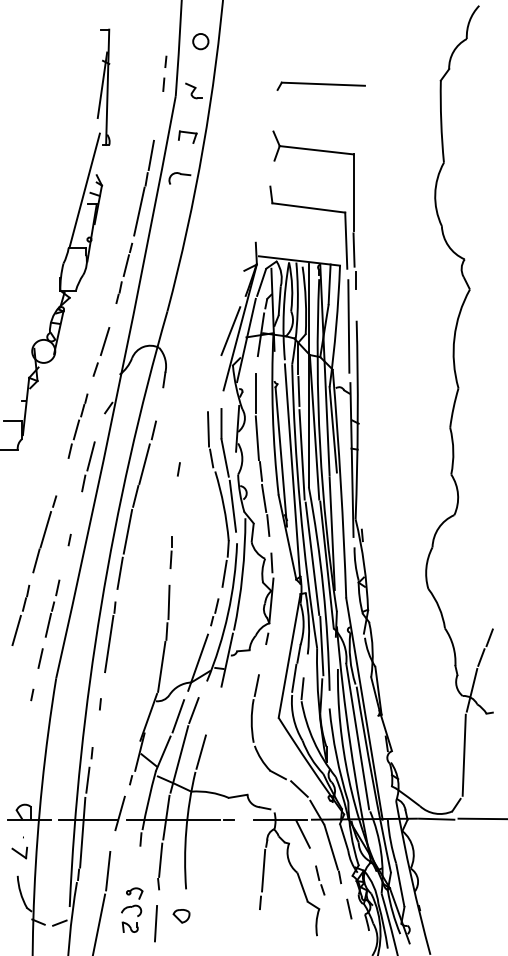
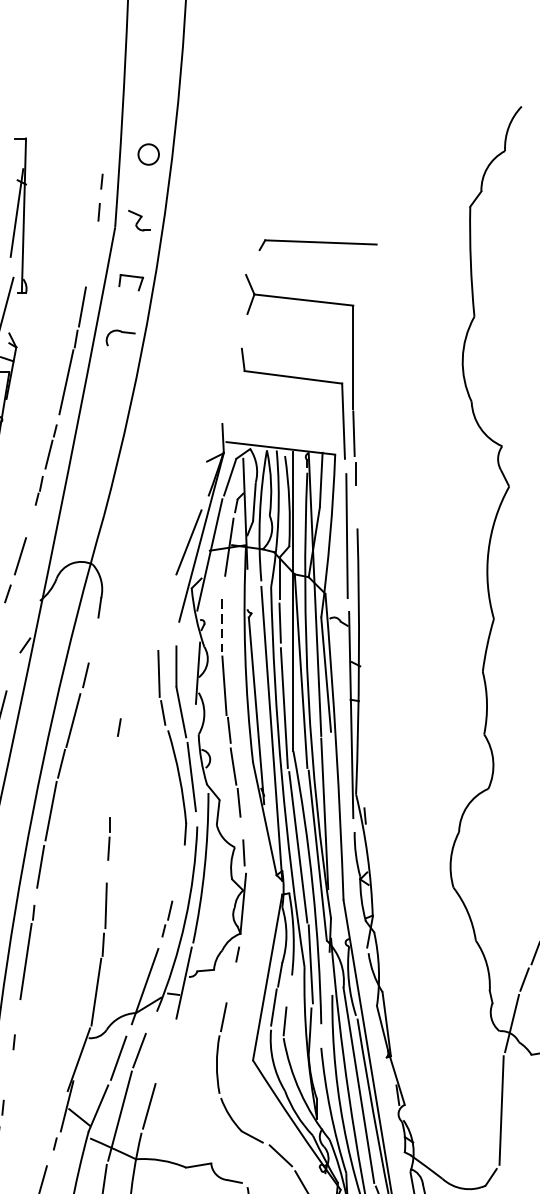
part: (320, 85) -> (317, 244), moved
line: (255, 393) -> (221, 625), solid -> dashed
line: (224, 573) -> (180, 867), removed

